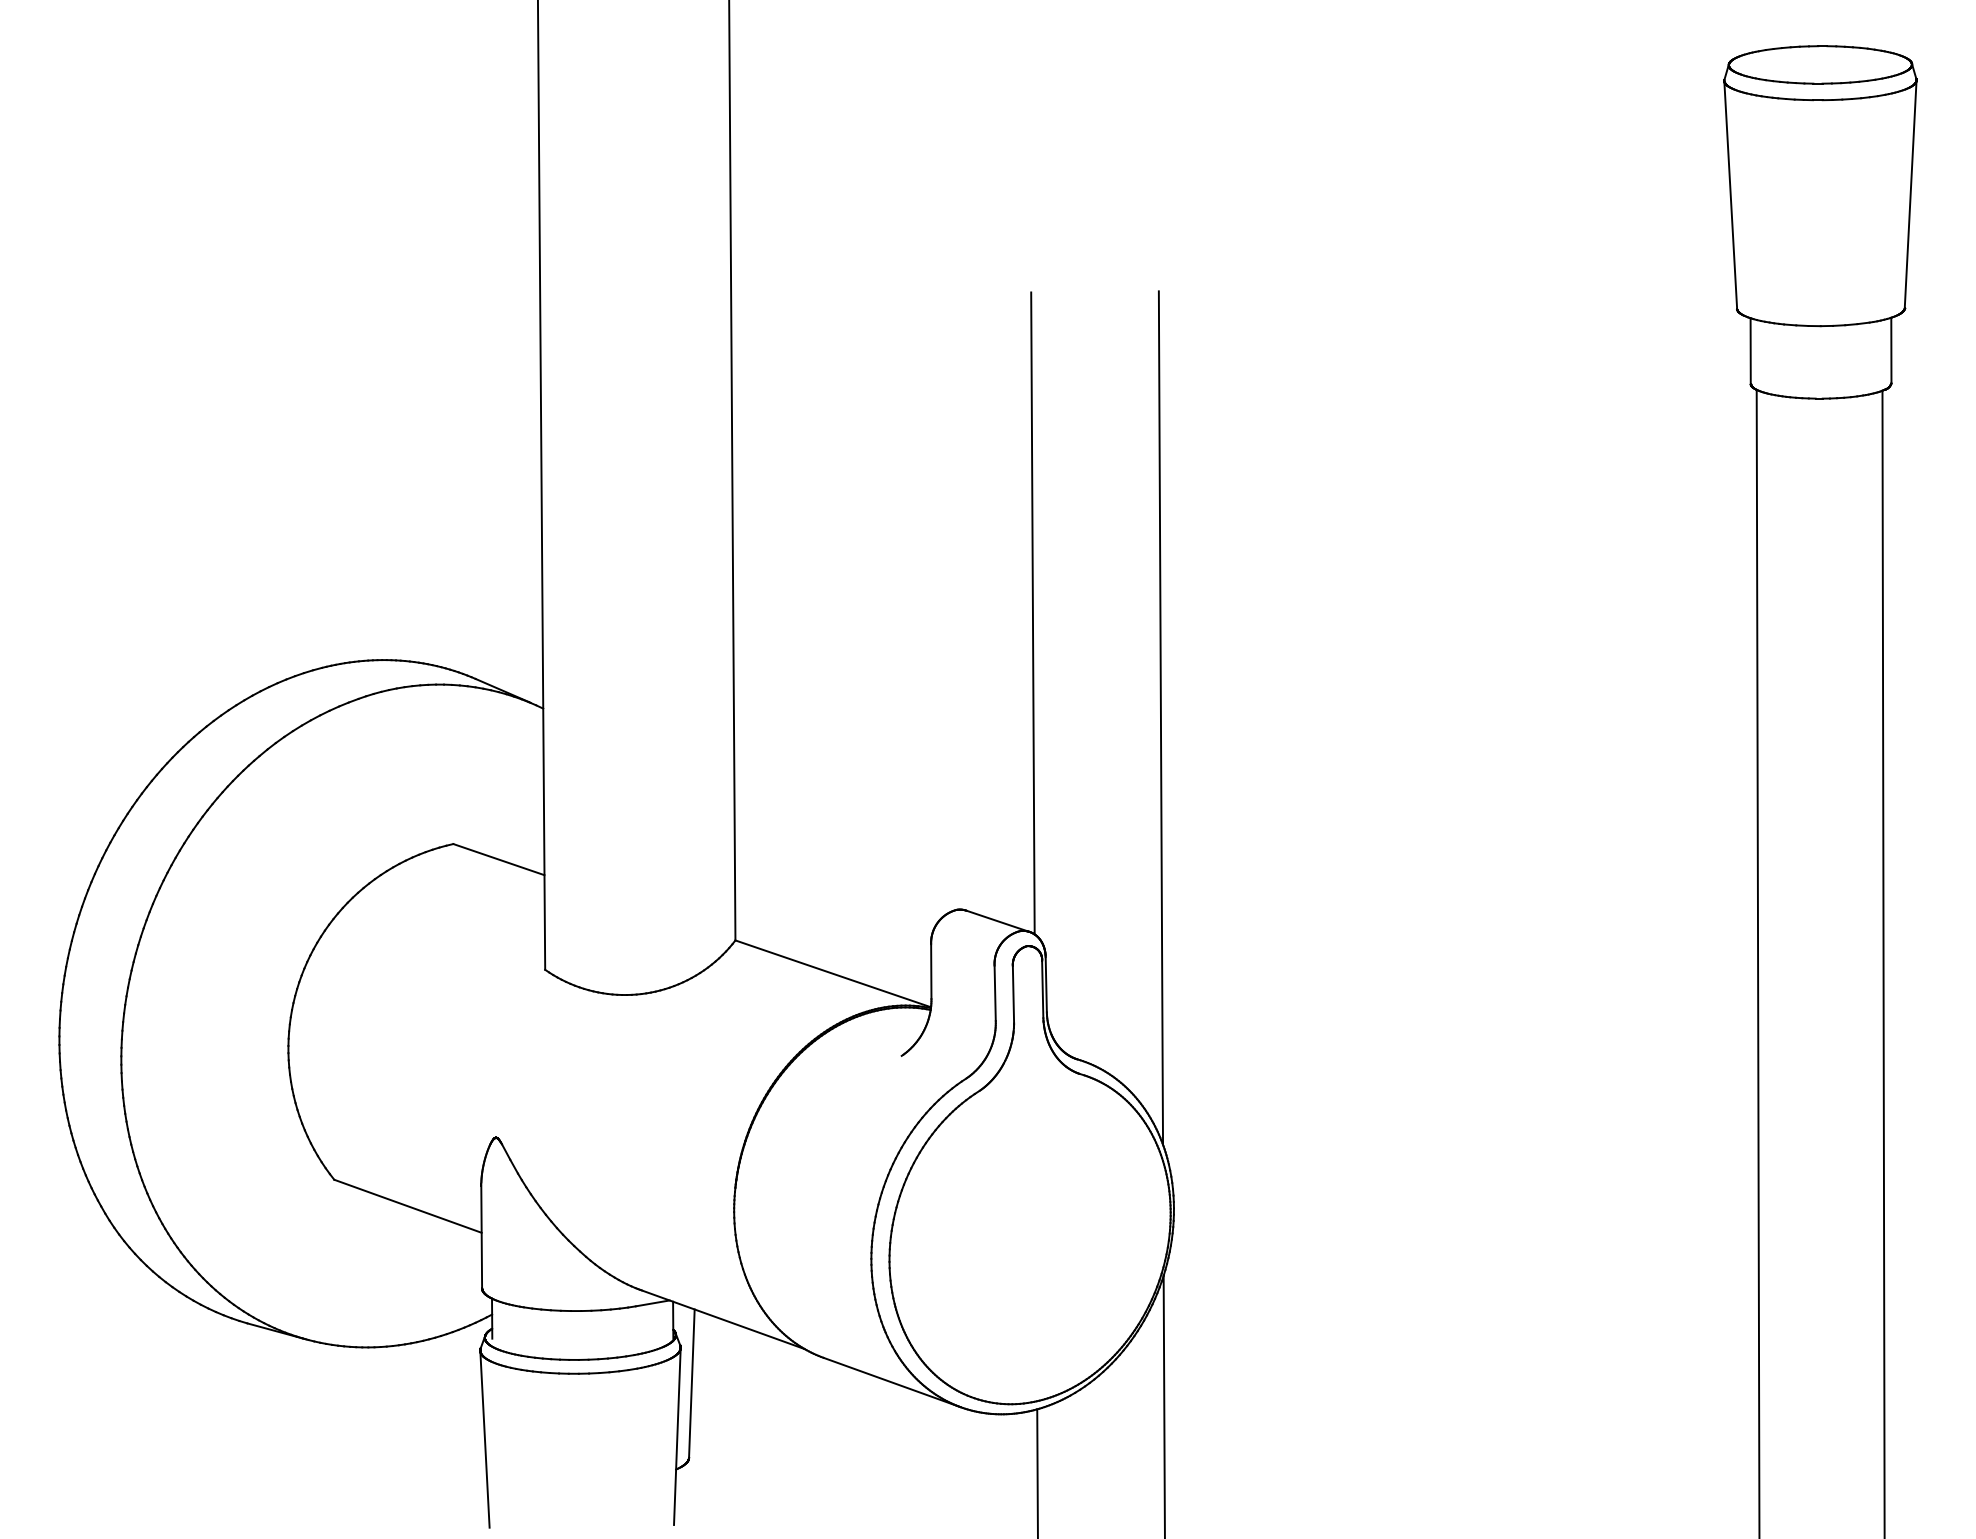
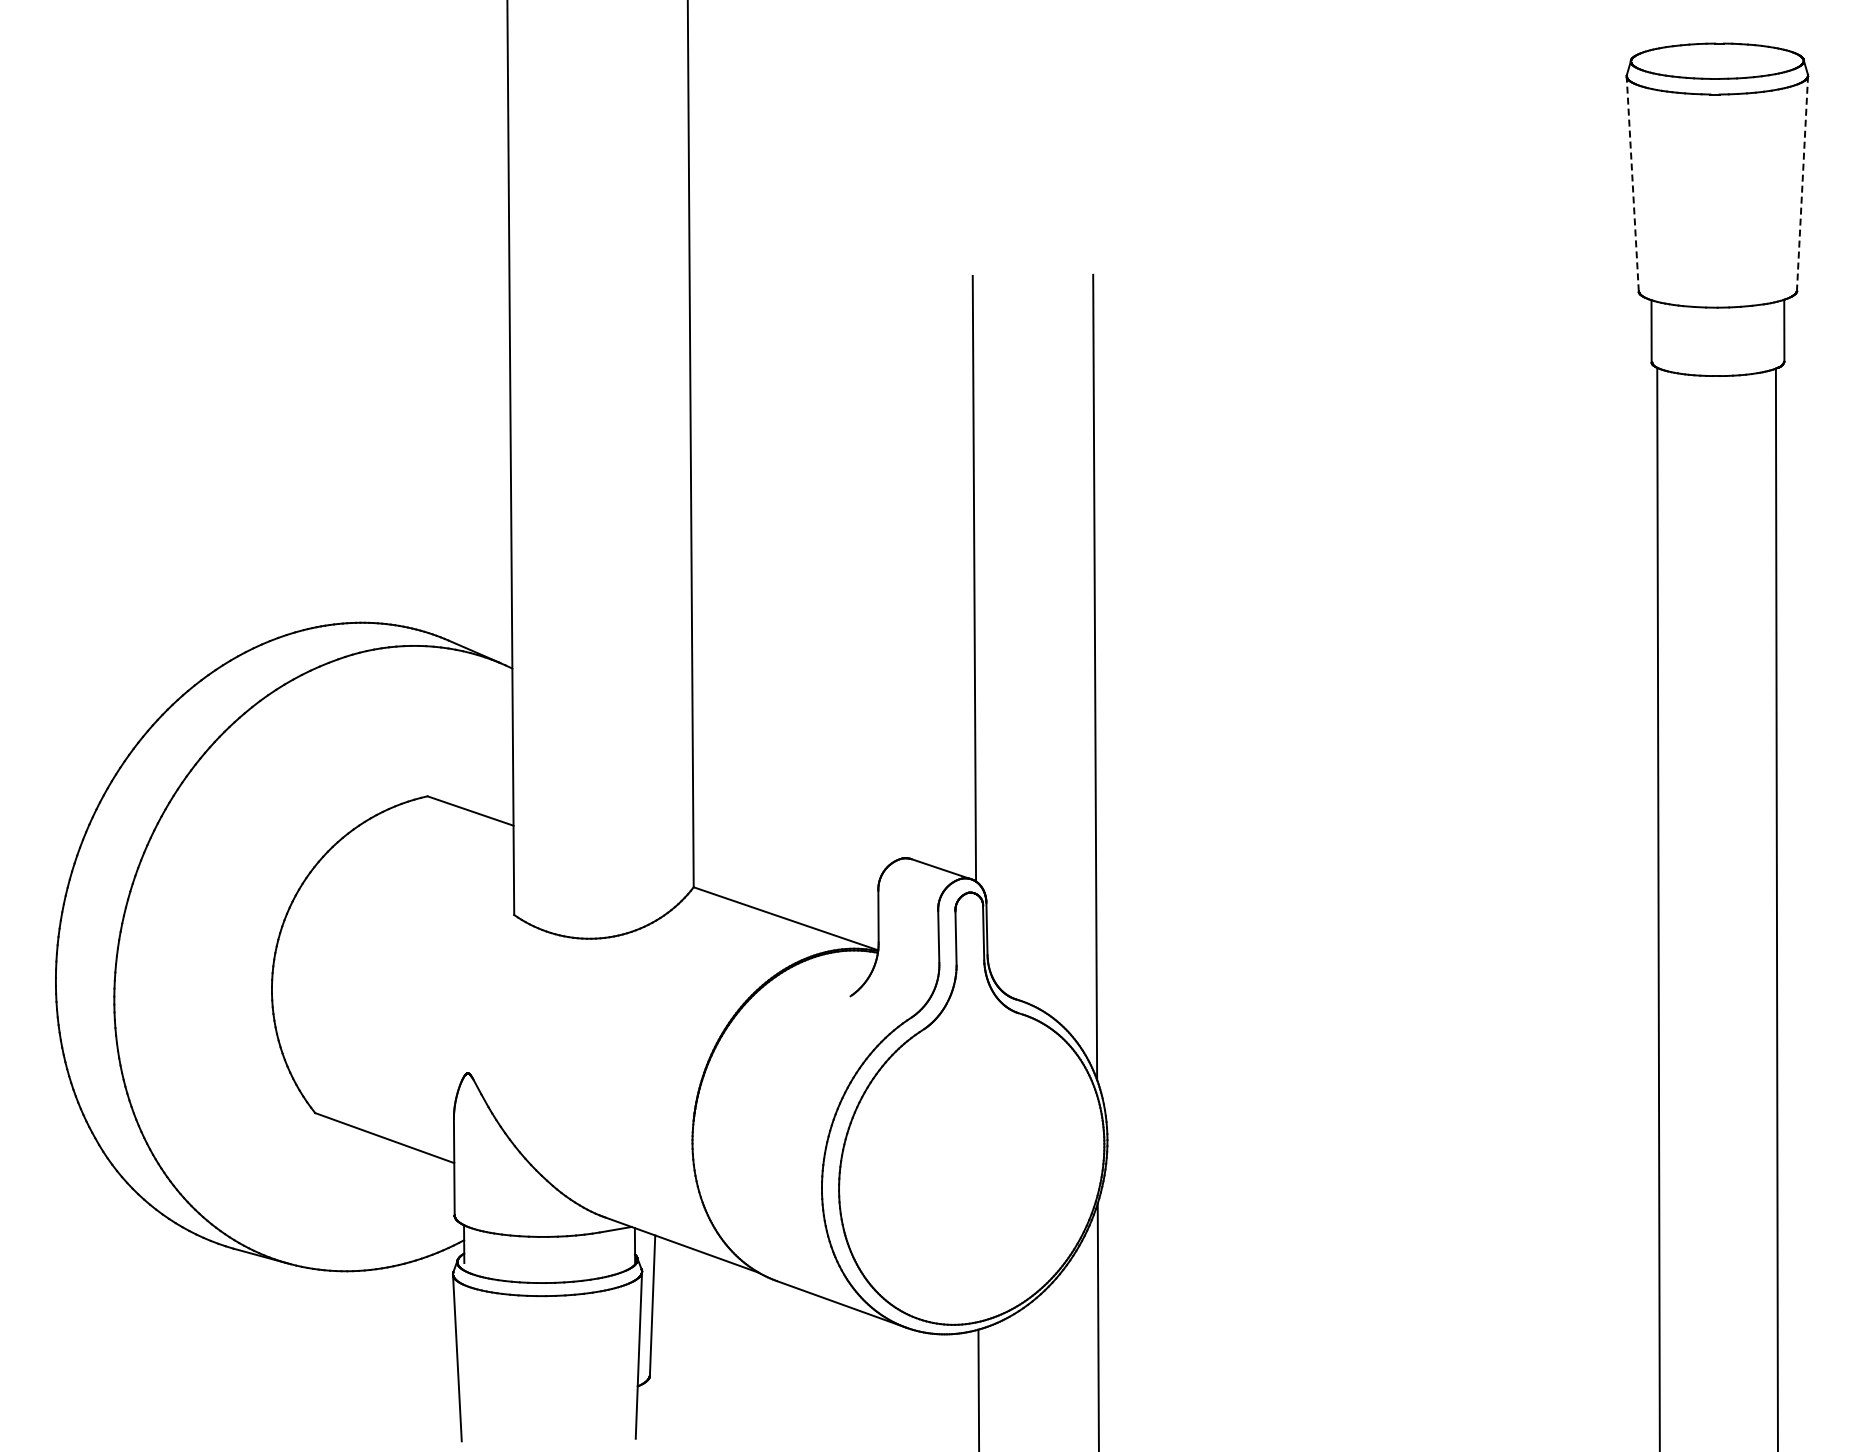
line: (1730, 194) -> (1632, 183), solid -> dashed
line: (1910, 194) -> (1802, 183), solid -> dashed

